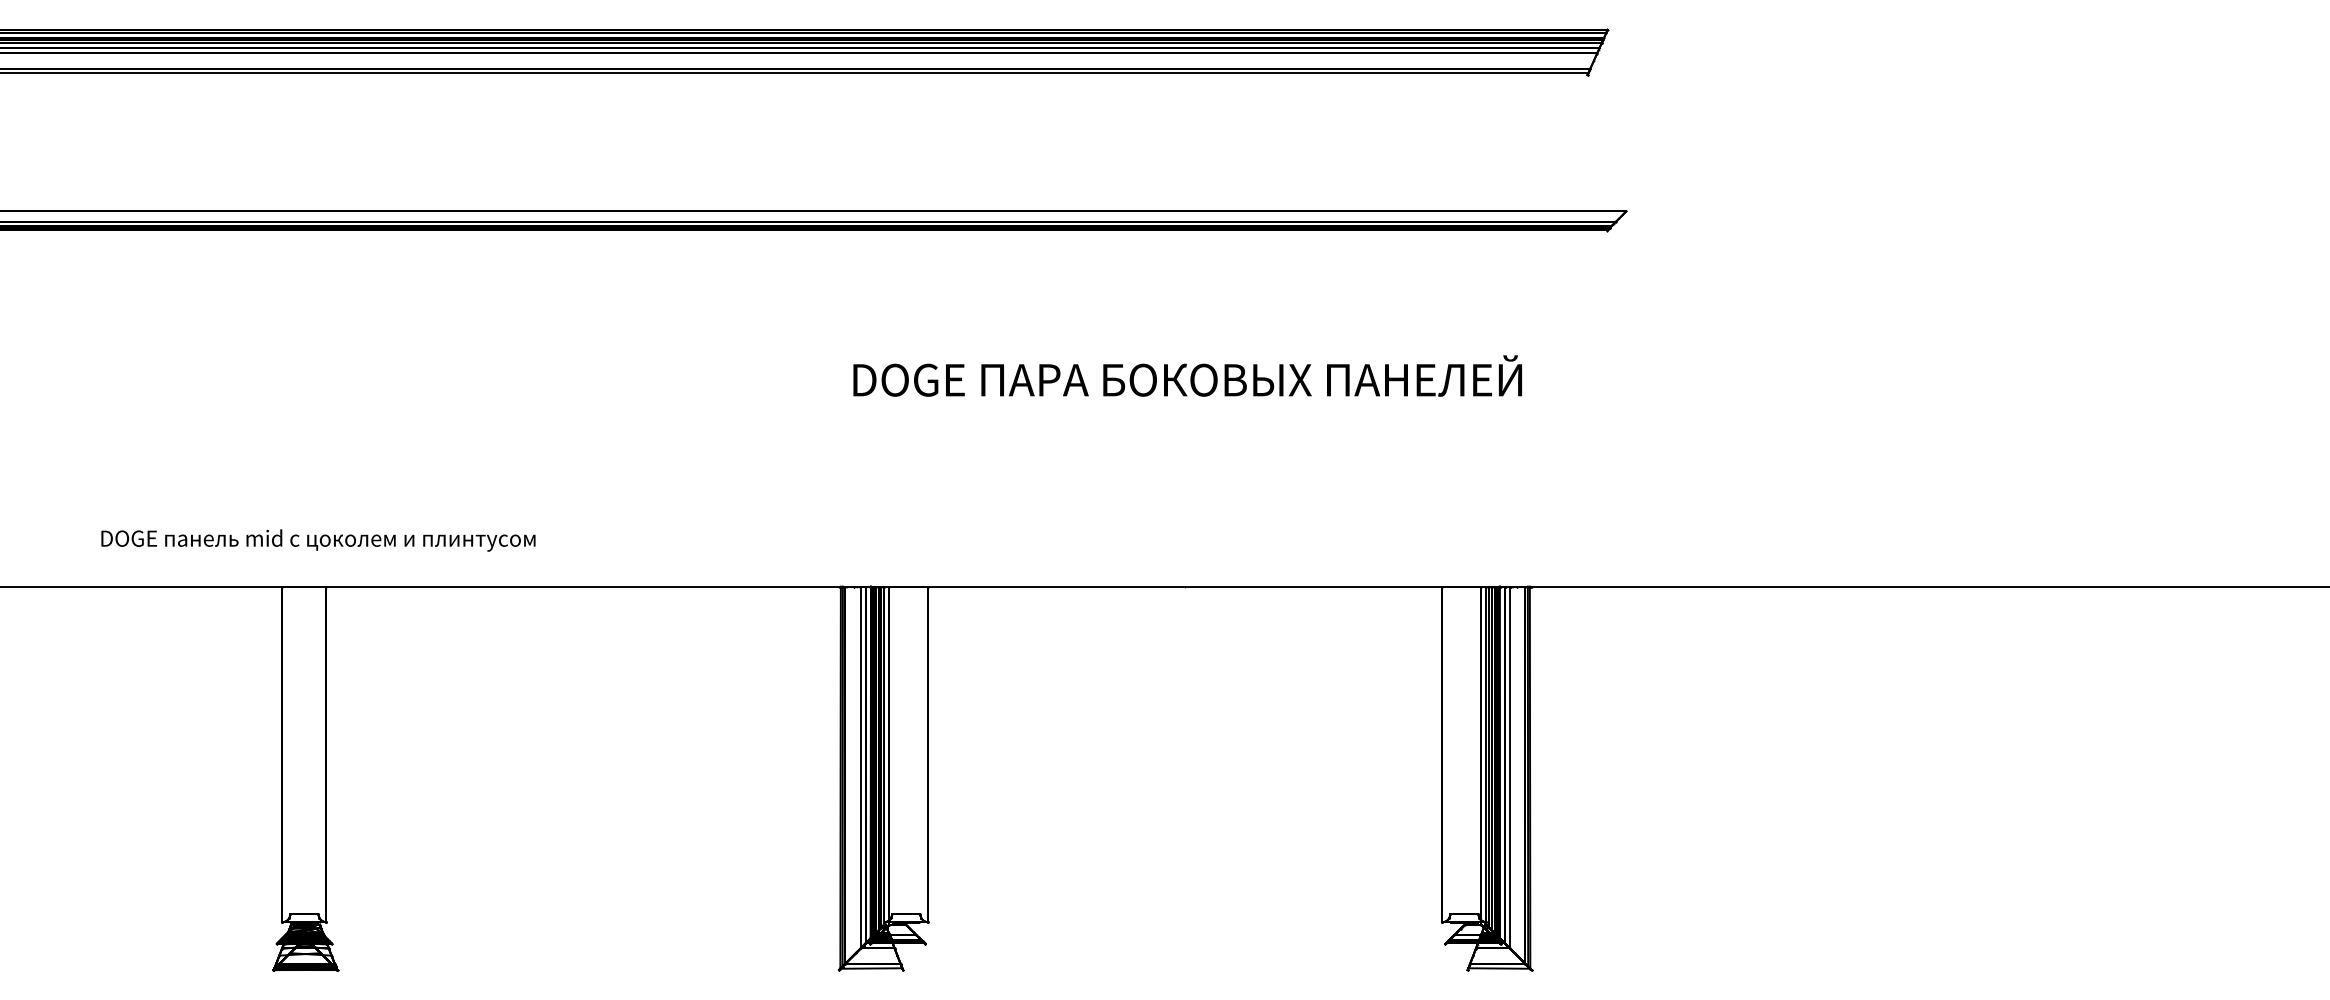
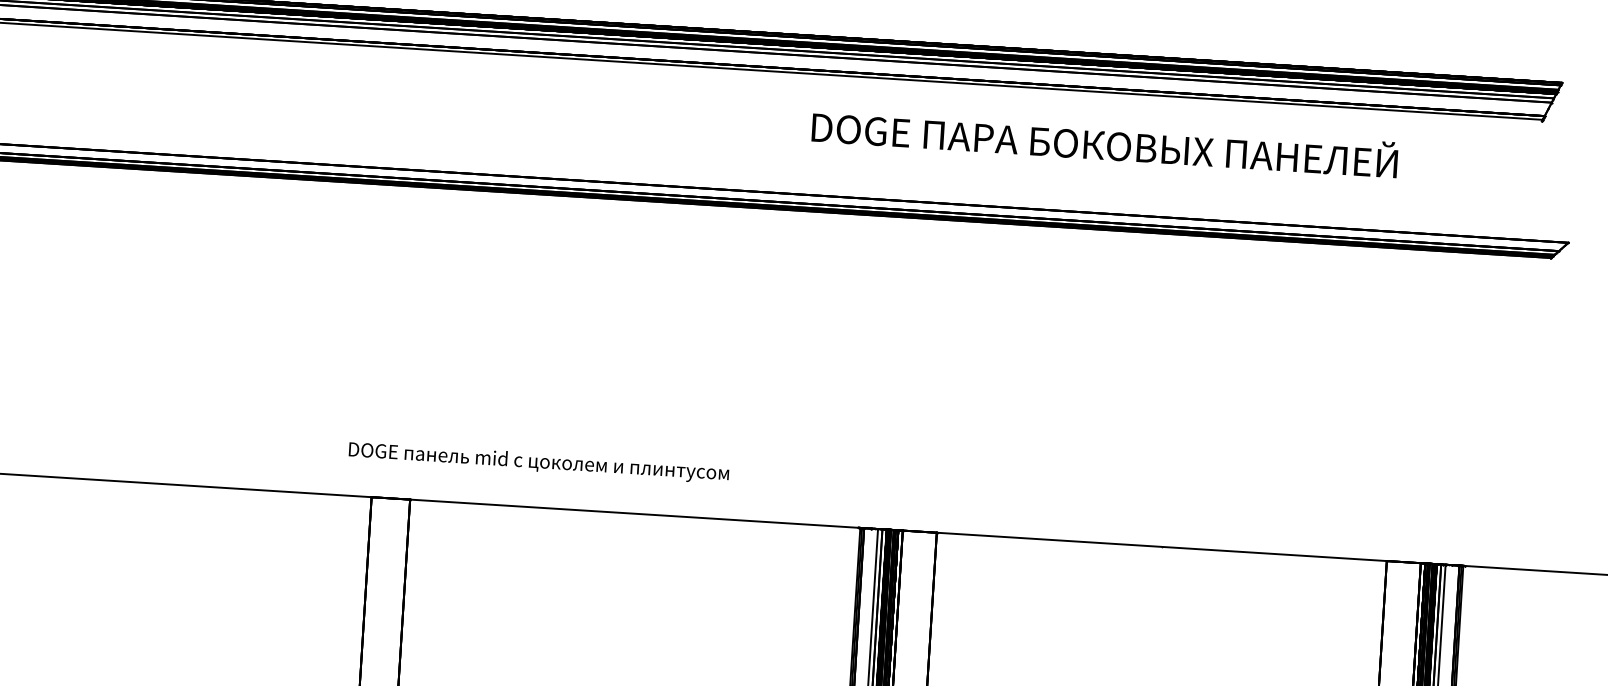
text: (1187, 375) -> (1104, 141), moved
text: (318, 540) -> (539, 462), moved

